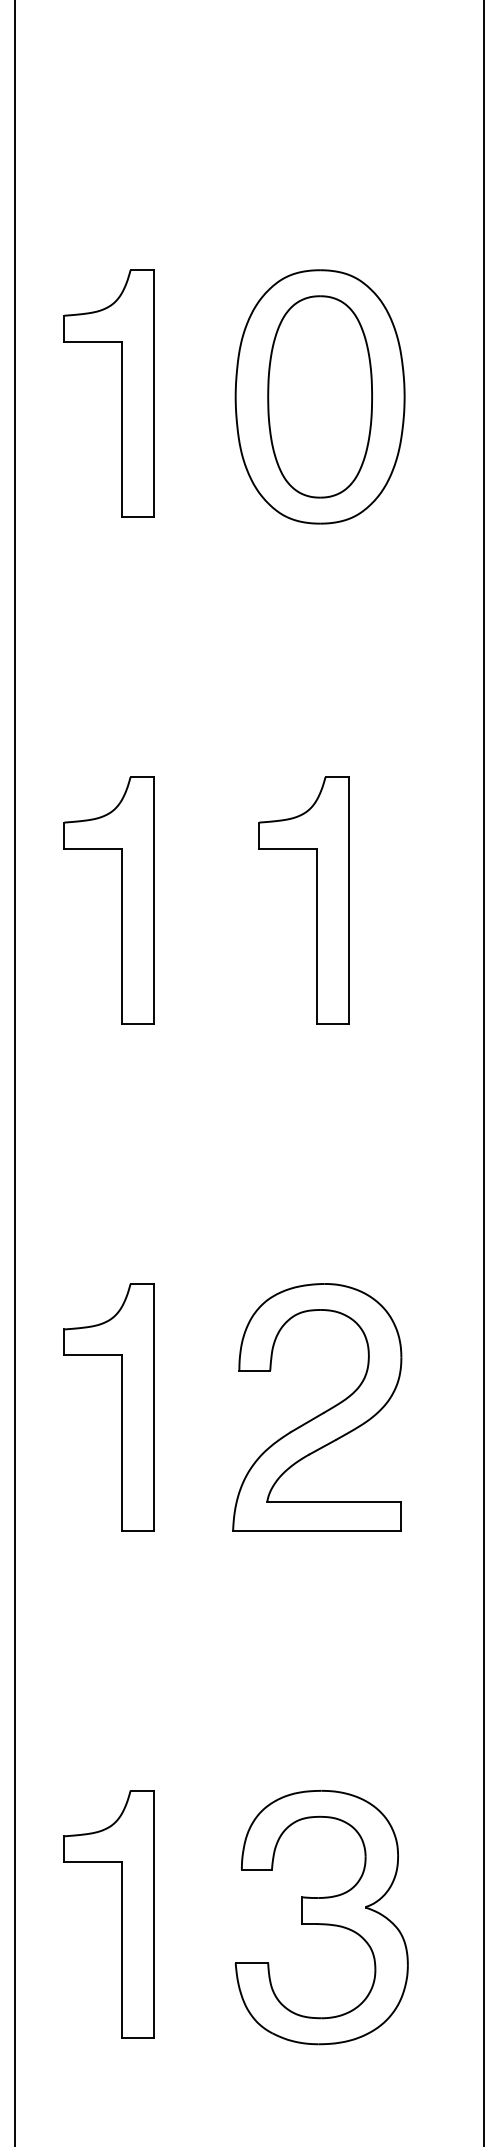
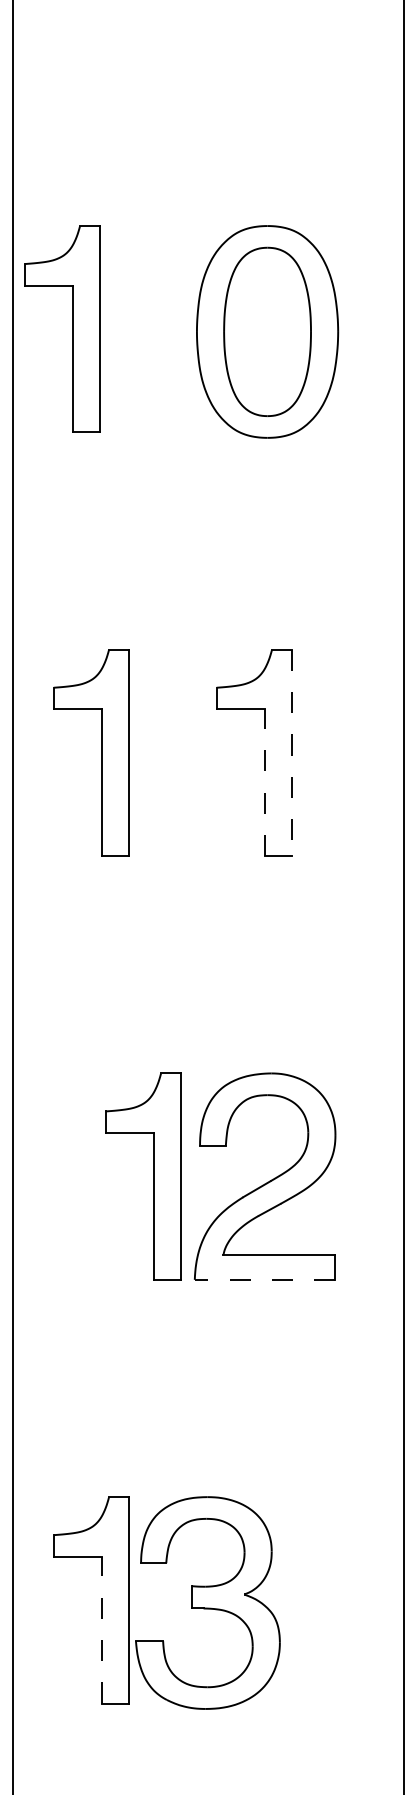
part: (121, 392) -> (72, 328), moved
line: (349, 901) -> (292, 753), solid -> dashed
line: (316, 935) -> (264, 782), solid -> dashed
part: (121, 1407) -> (153, 1176), moved
line: (316, 1530) -> (264, 1279), solid -> dashed
part: (321, 1916) -> (207, 1602), moved
line: (121, 1949) -> (101, 1629), solid -> dashed

